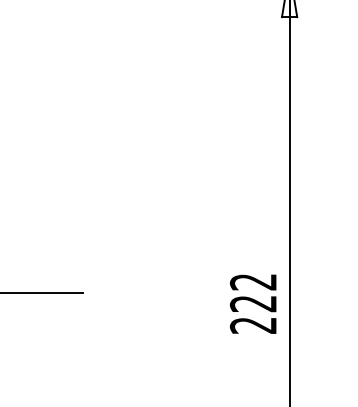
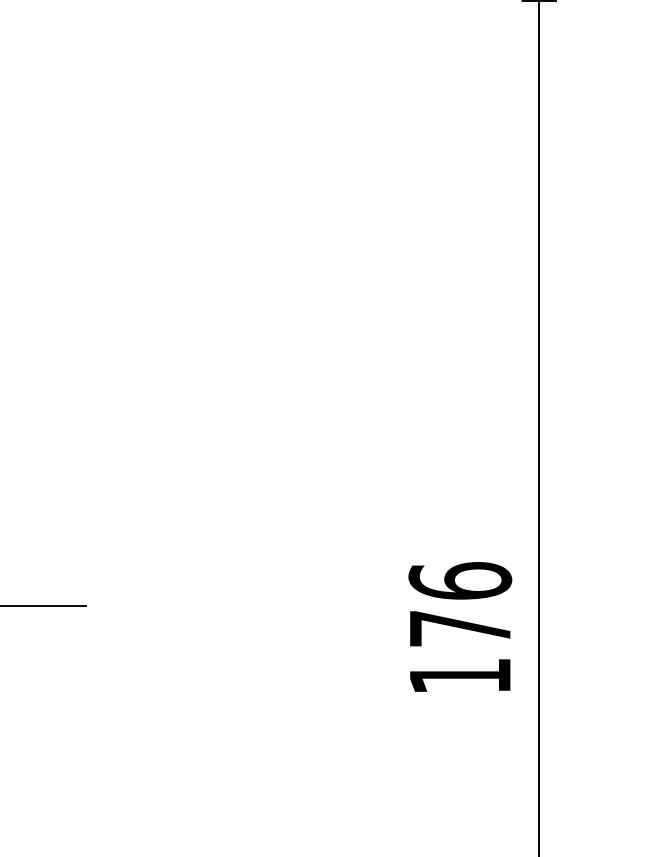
text: (253, 303) -> (460, 627), 222 -> 176

